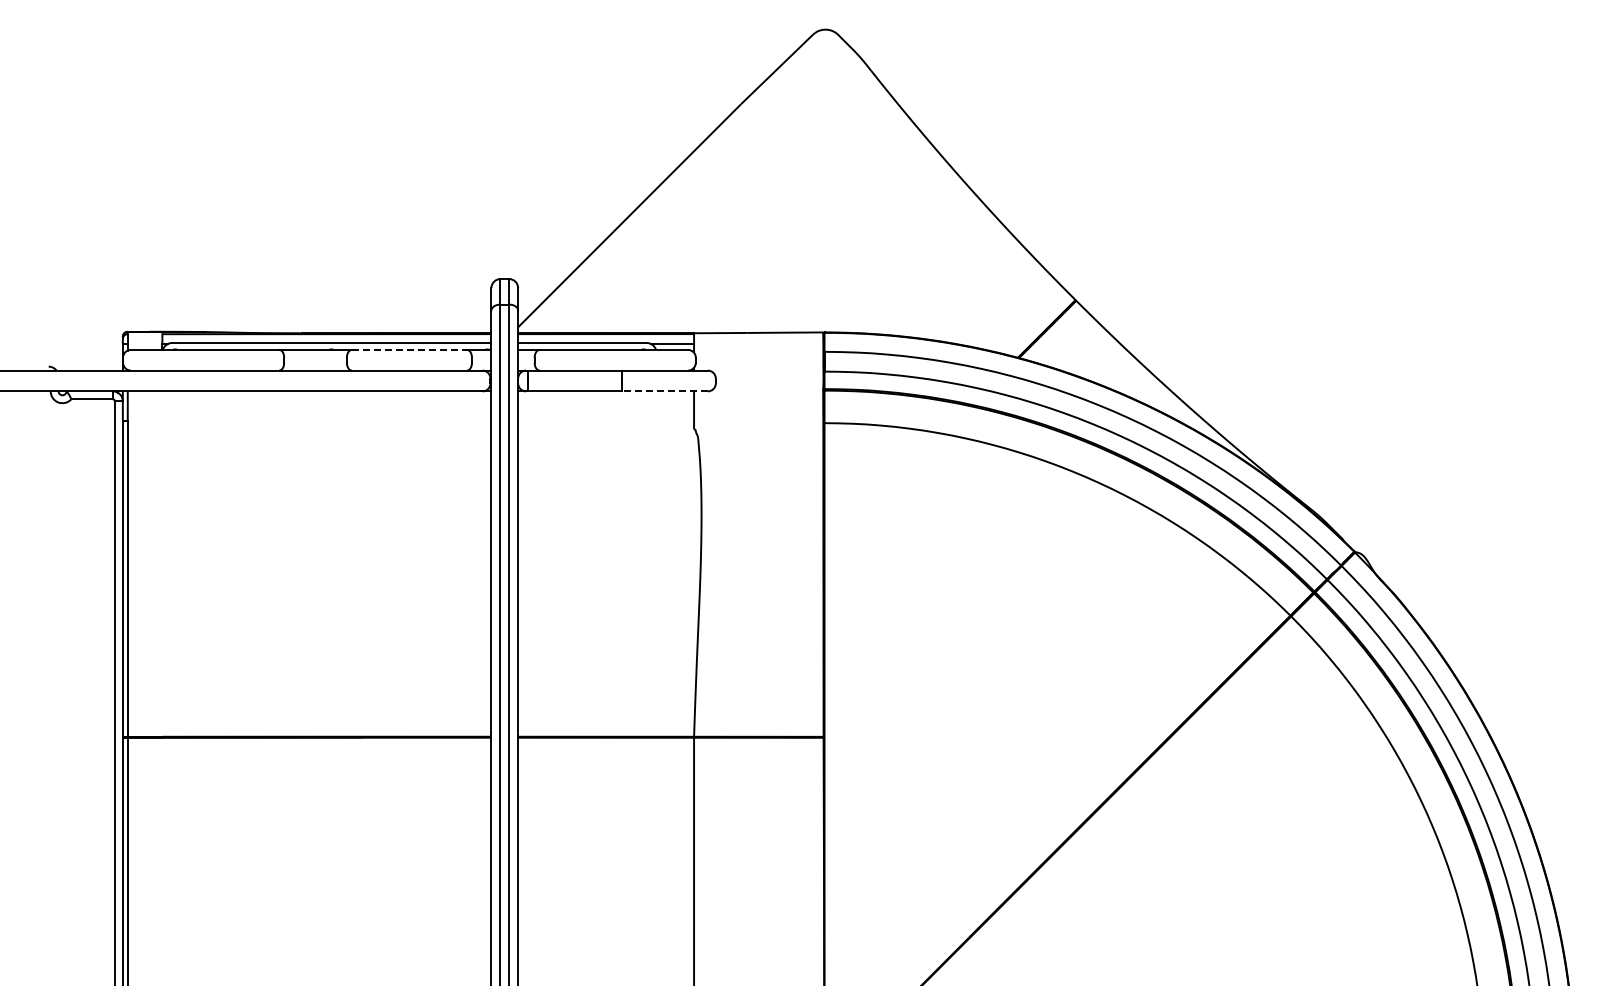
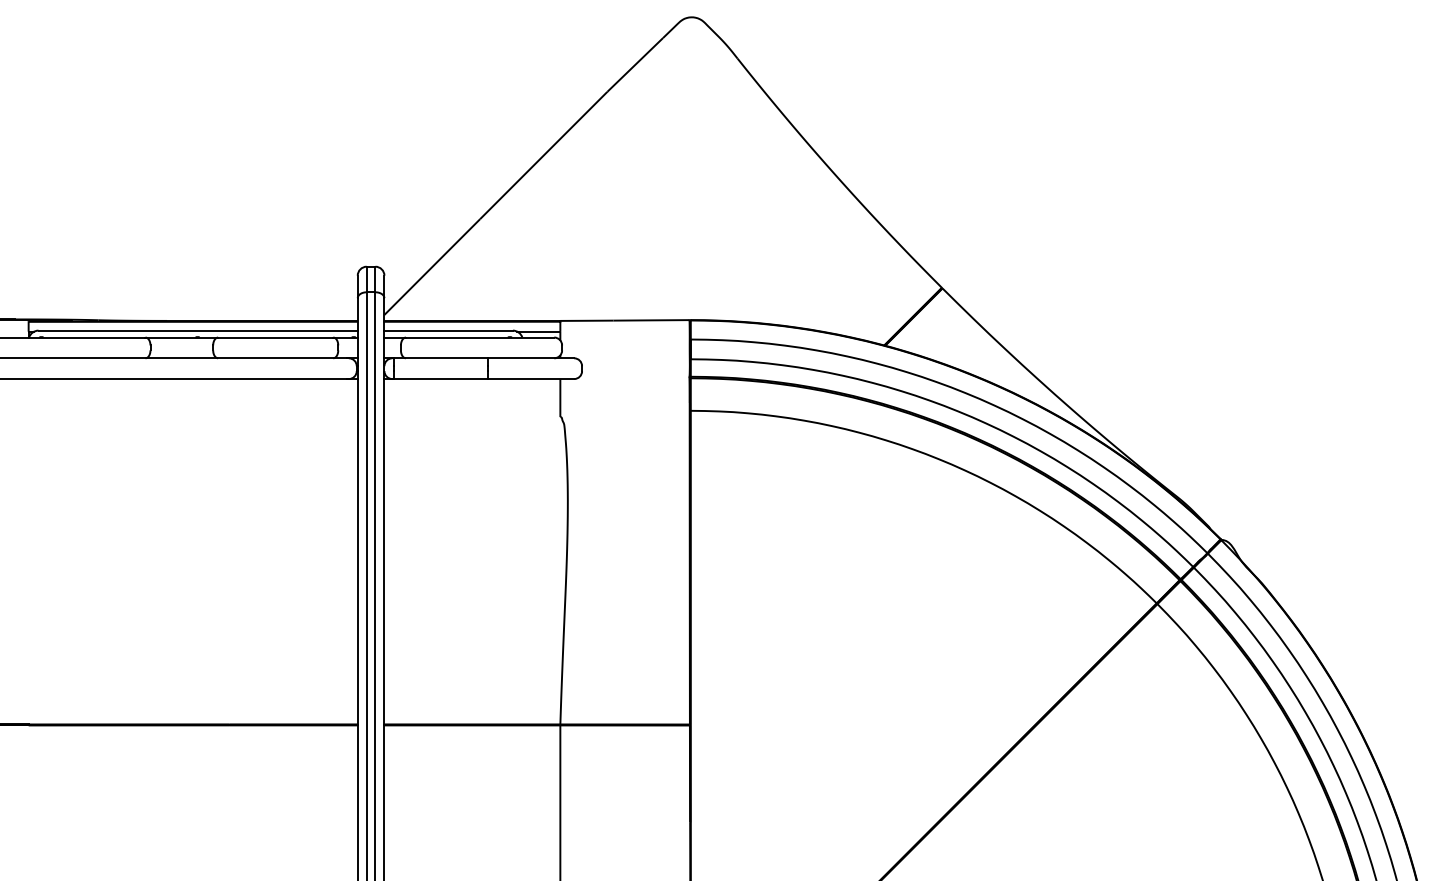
line: (409, 349) -> (275, 337), dashed -> solid
line: (664, 391) -> (530, 379), dashed -> solid

